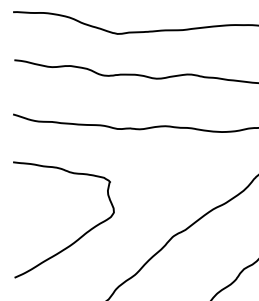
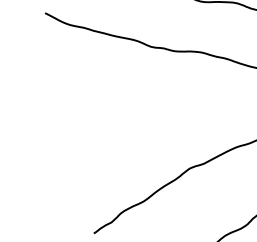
curve: (76, 239) -> (88, 154), removed

